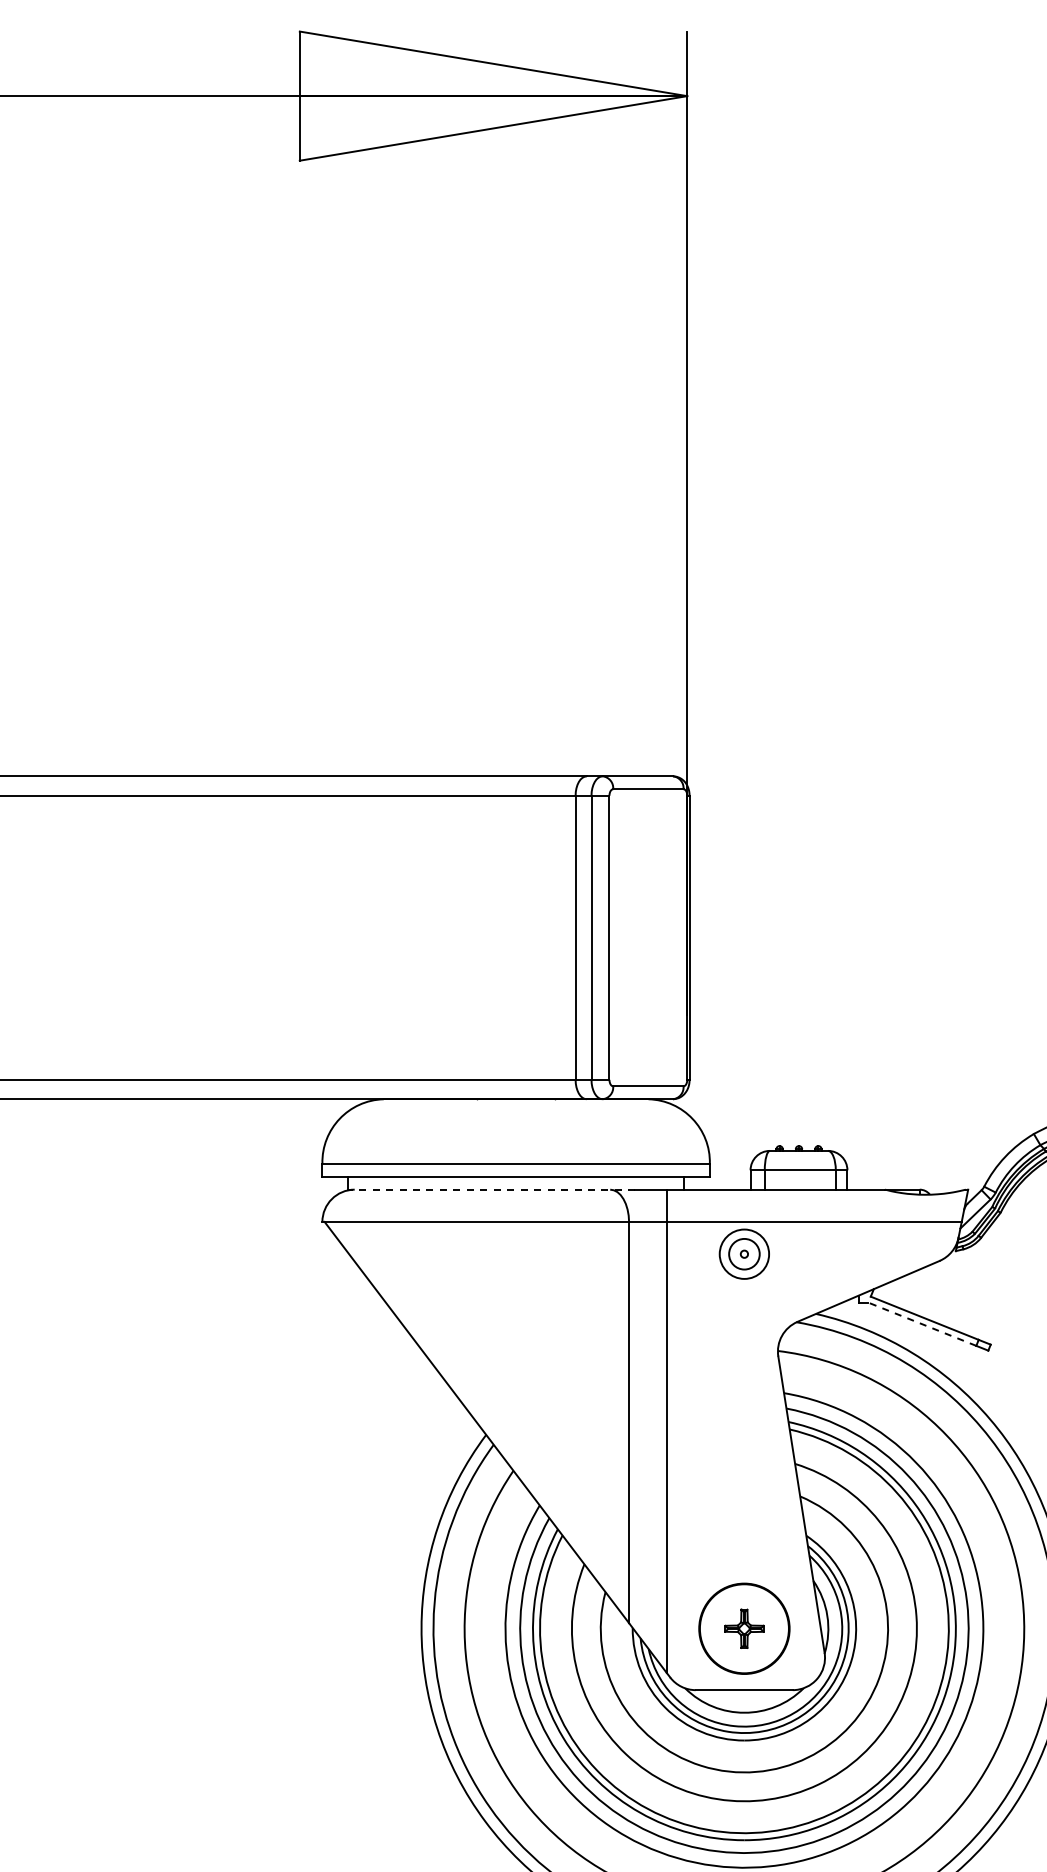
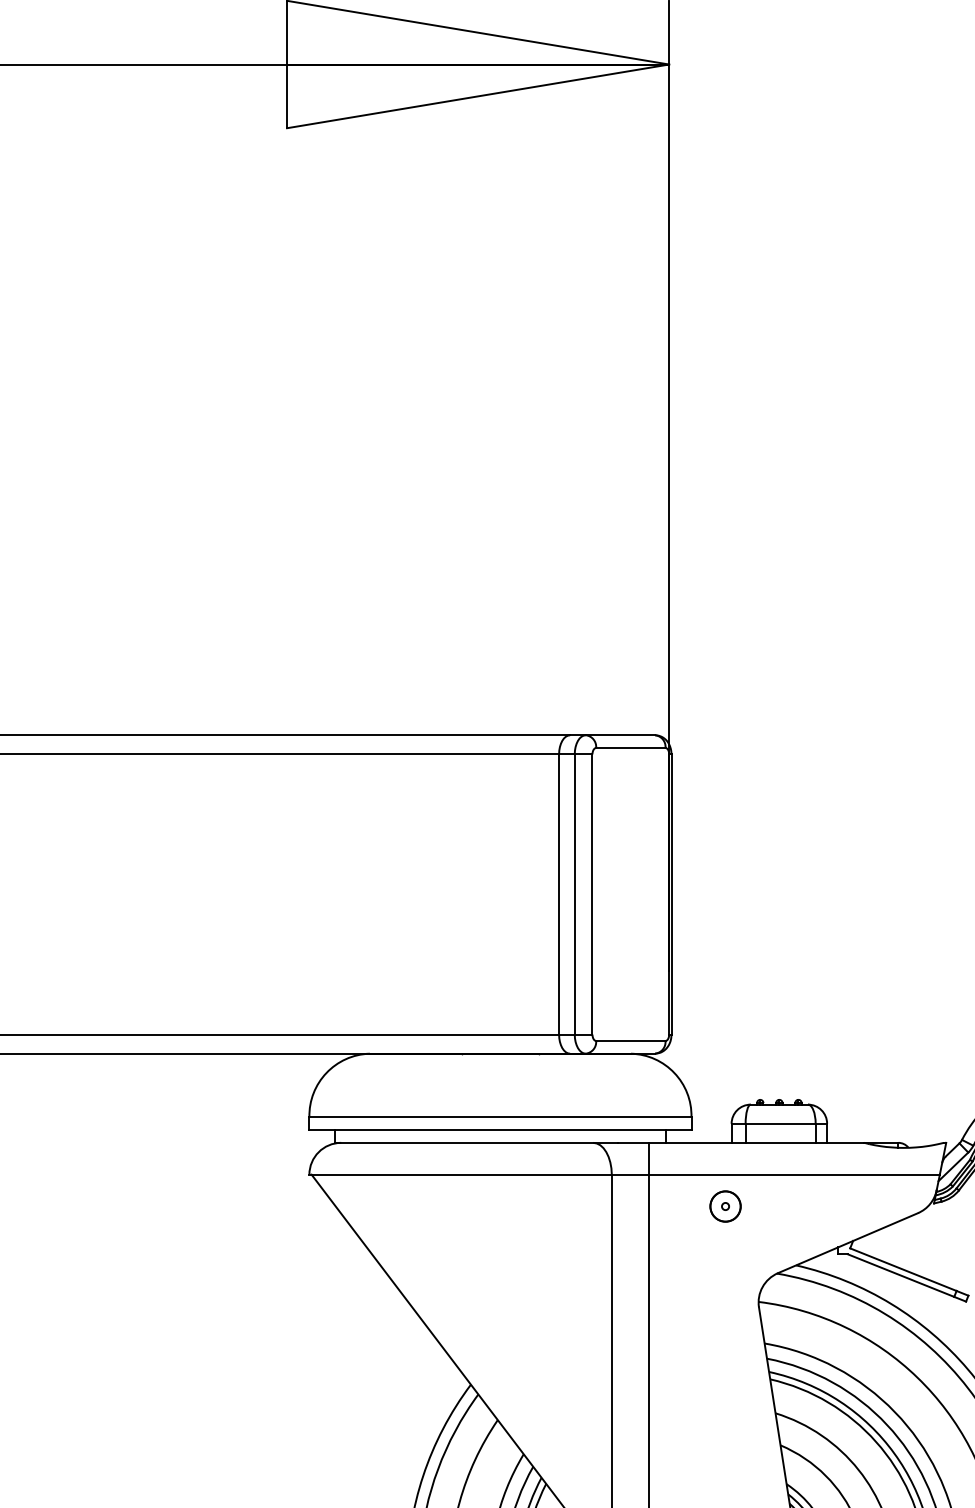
line: (491, 1189) -> (476, 1142), dashed -> solid
circle: (744, 1253) -> (725, 1205), size x0.62
line: (921, 1324) -> (900, 1275), dashed -> solid

